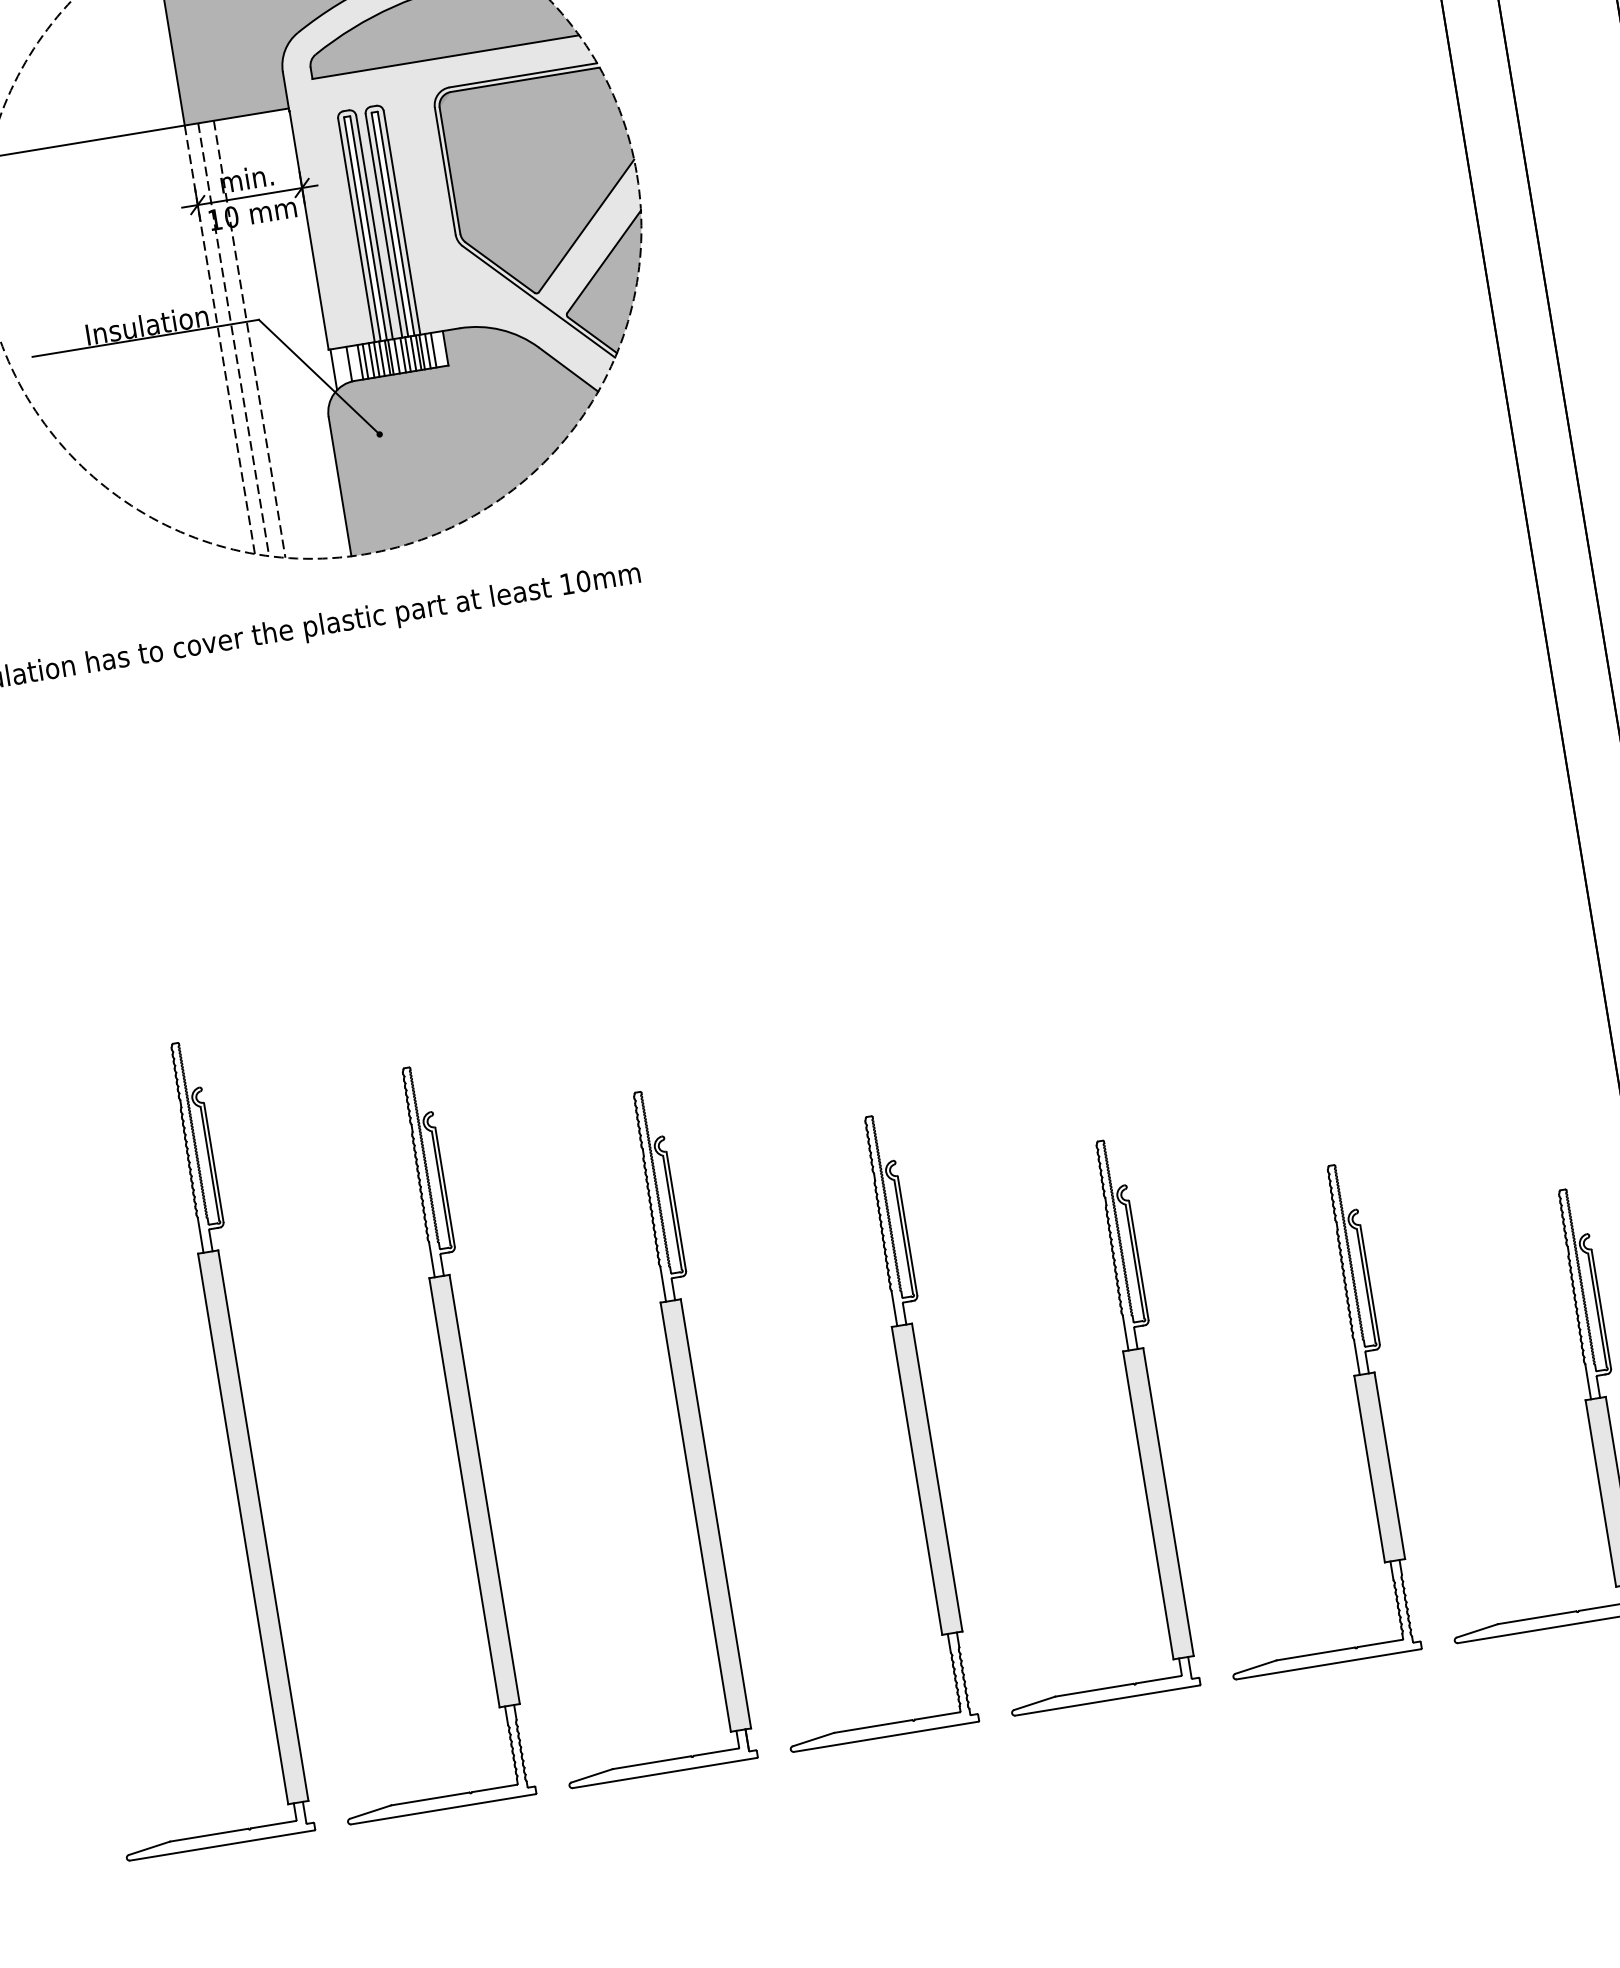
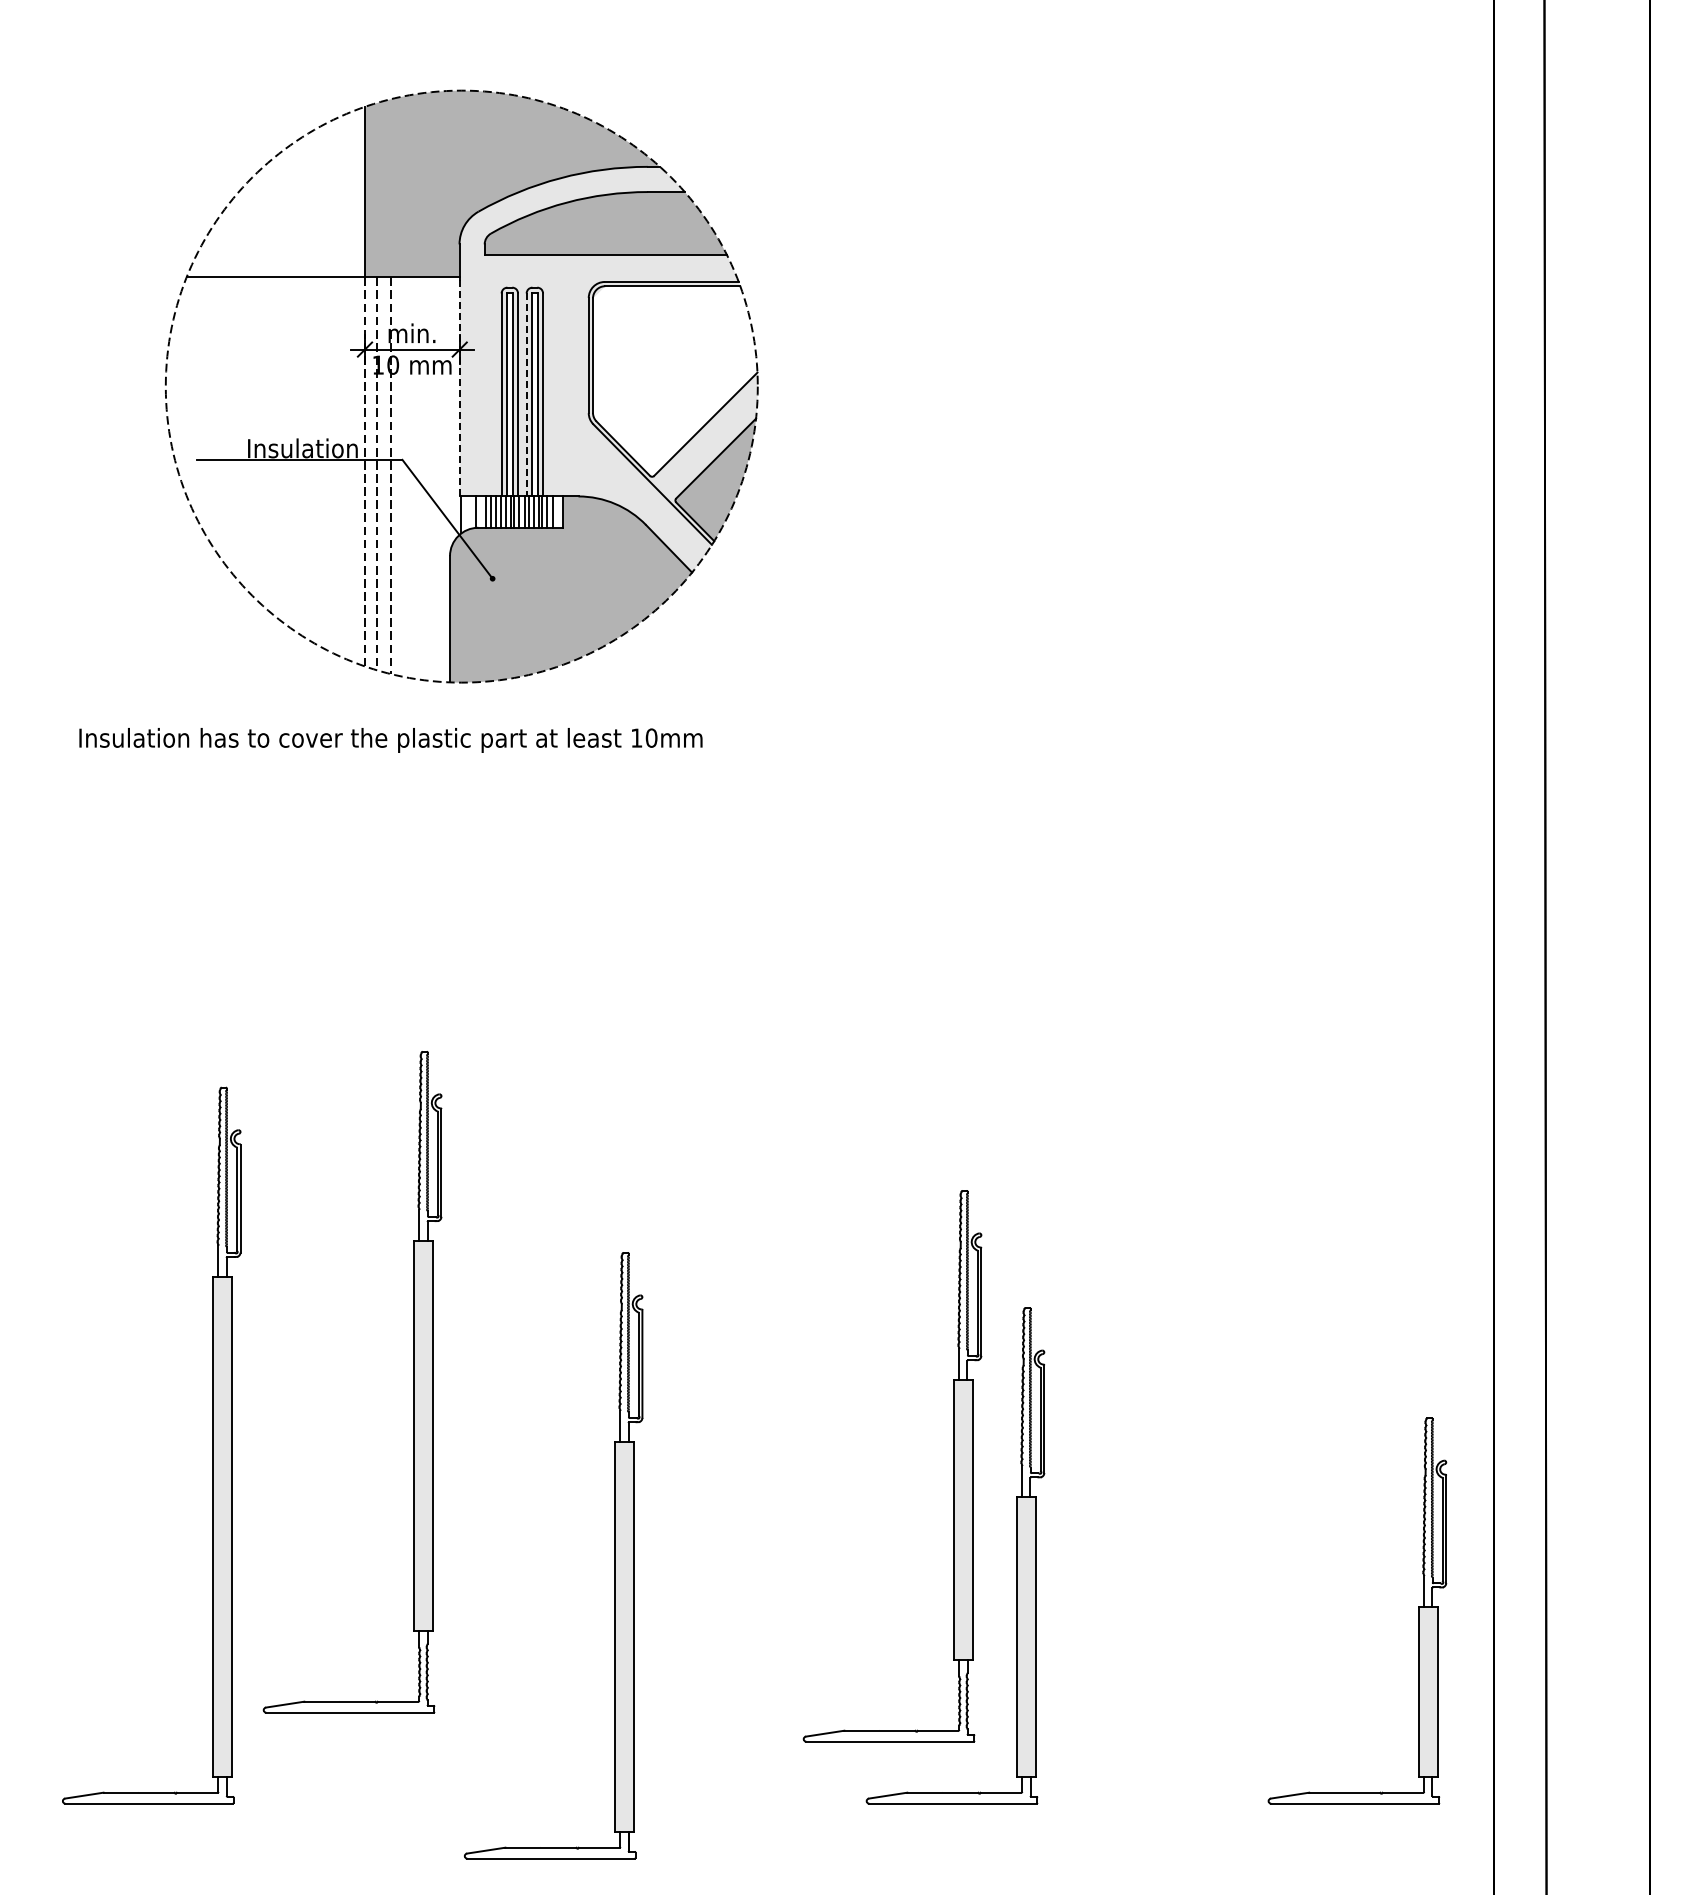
fill: (544, 184) -> (674, 381), removed
line: (383, 226) -> (526, 395), solid -> dashed
line: (308, 229) -> (459, 387), solid -> dashed
part: (1359, 1410) -> (1217, 1583), removed
part: (906, 1422) -> (953, 1466), moved
part: (680, 1427) -> (614, 1555), moved
part: (453, 1434) -> (413, 1382), moved

